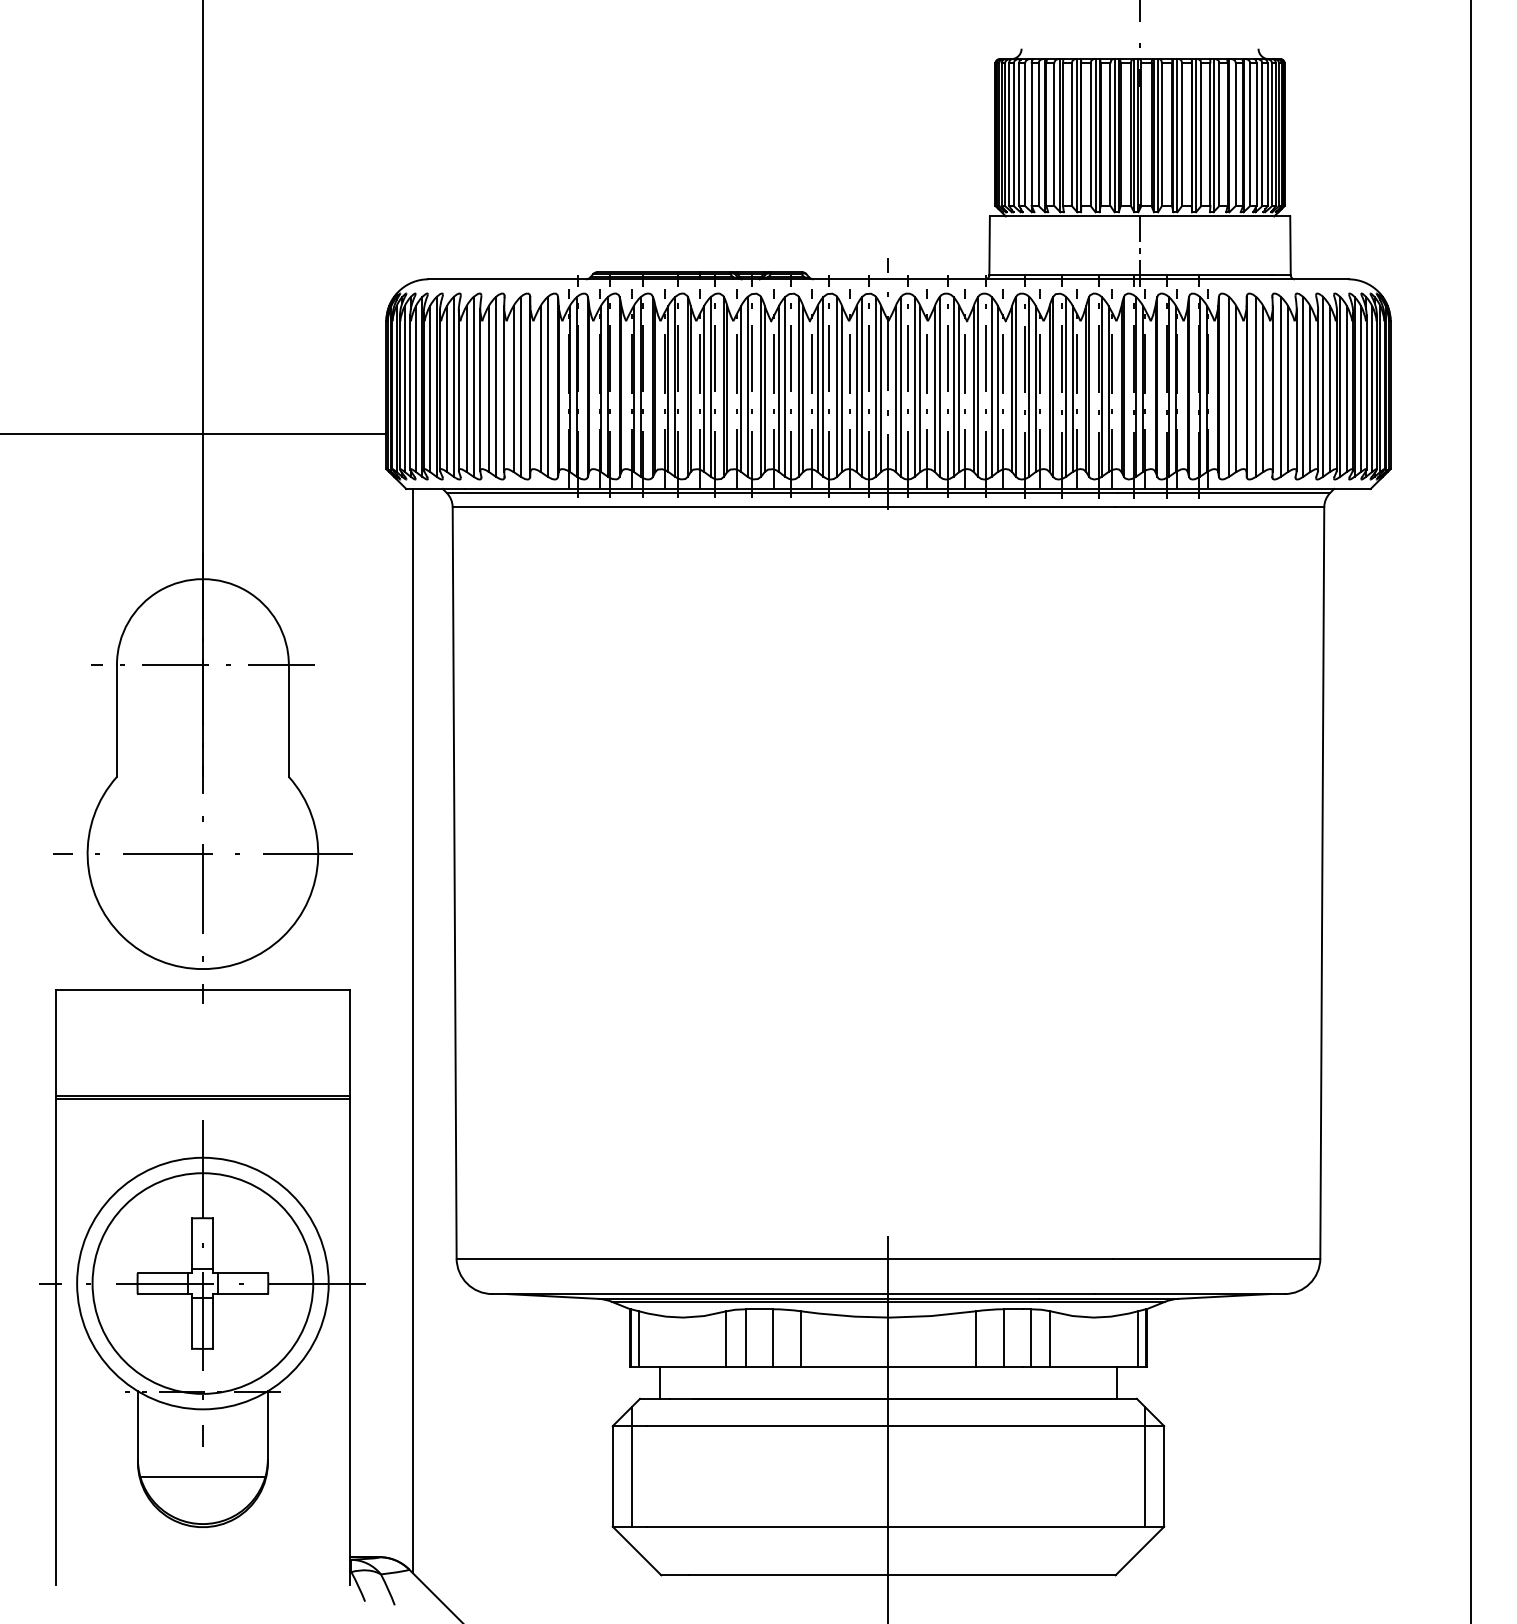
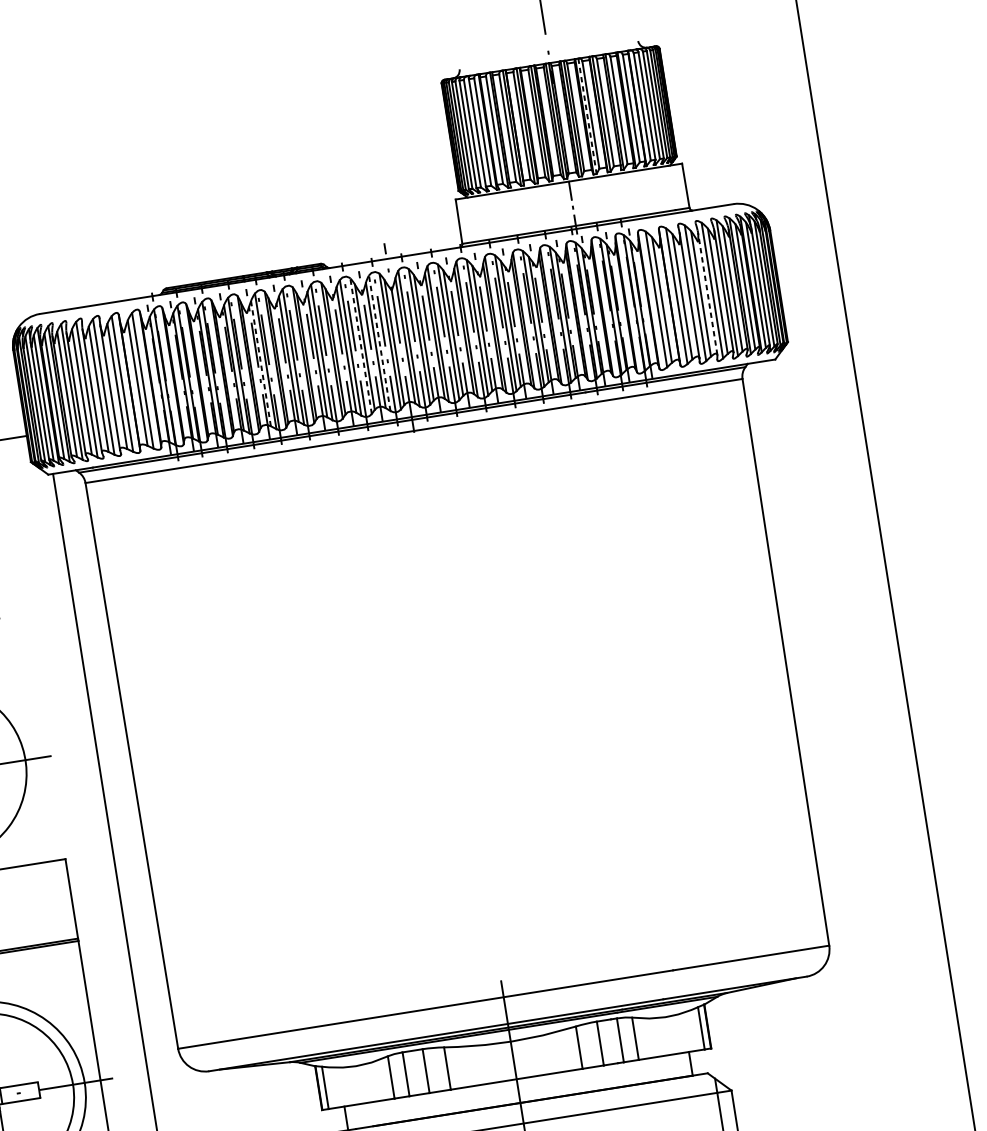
line: (1177, 135) -> (587, 116), solid -> dashed
line: (837, 386) -> (361, 345), solid -> dashed
line: (862, 386) -> (380, 342), solid -> dashed
line: (704, 388) -> (261, 363), solid -> dashed
line: (1296, 389) -> (707, 293), solid -> dashed

